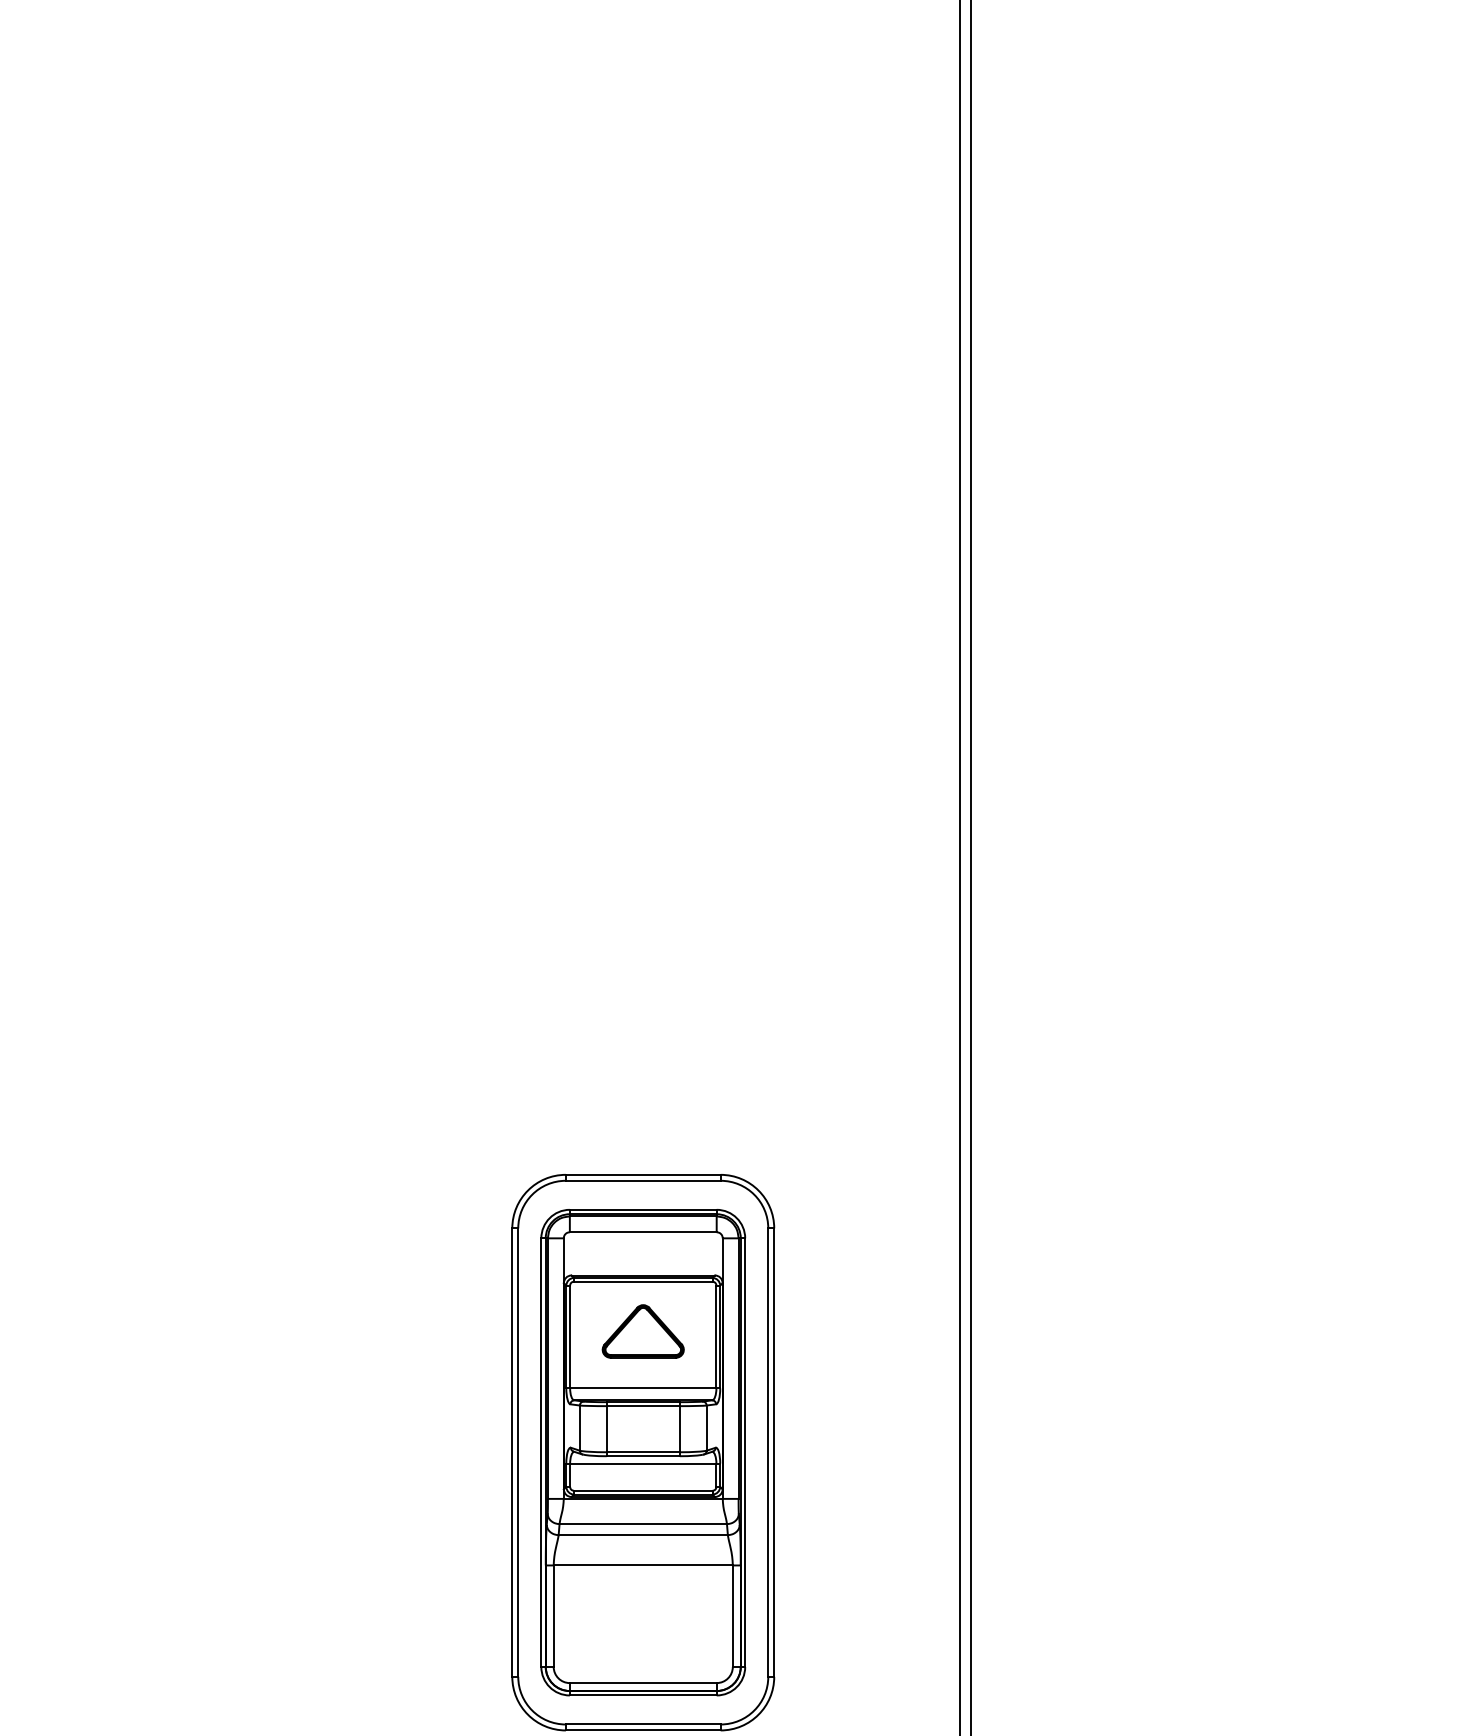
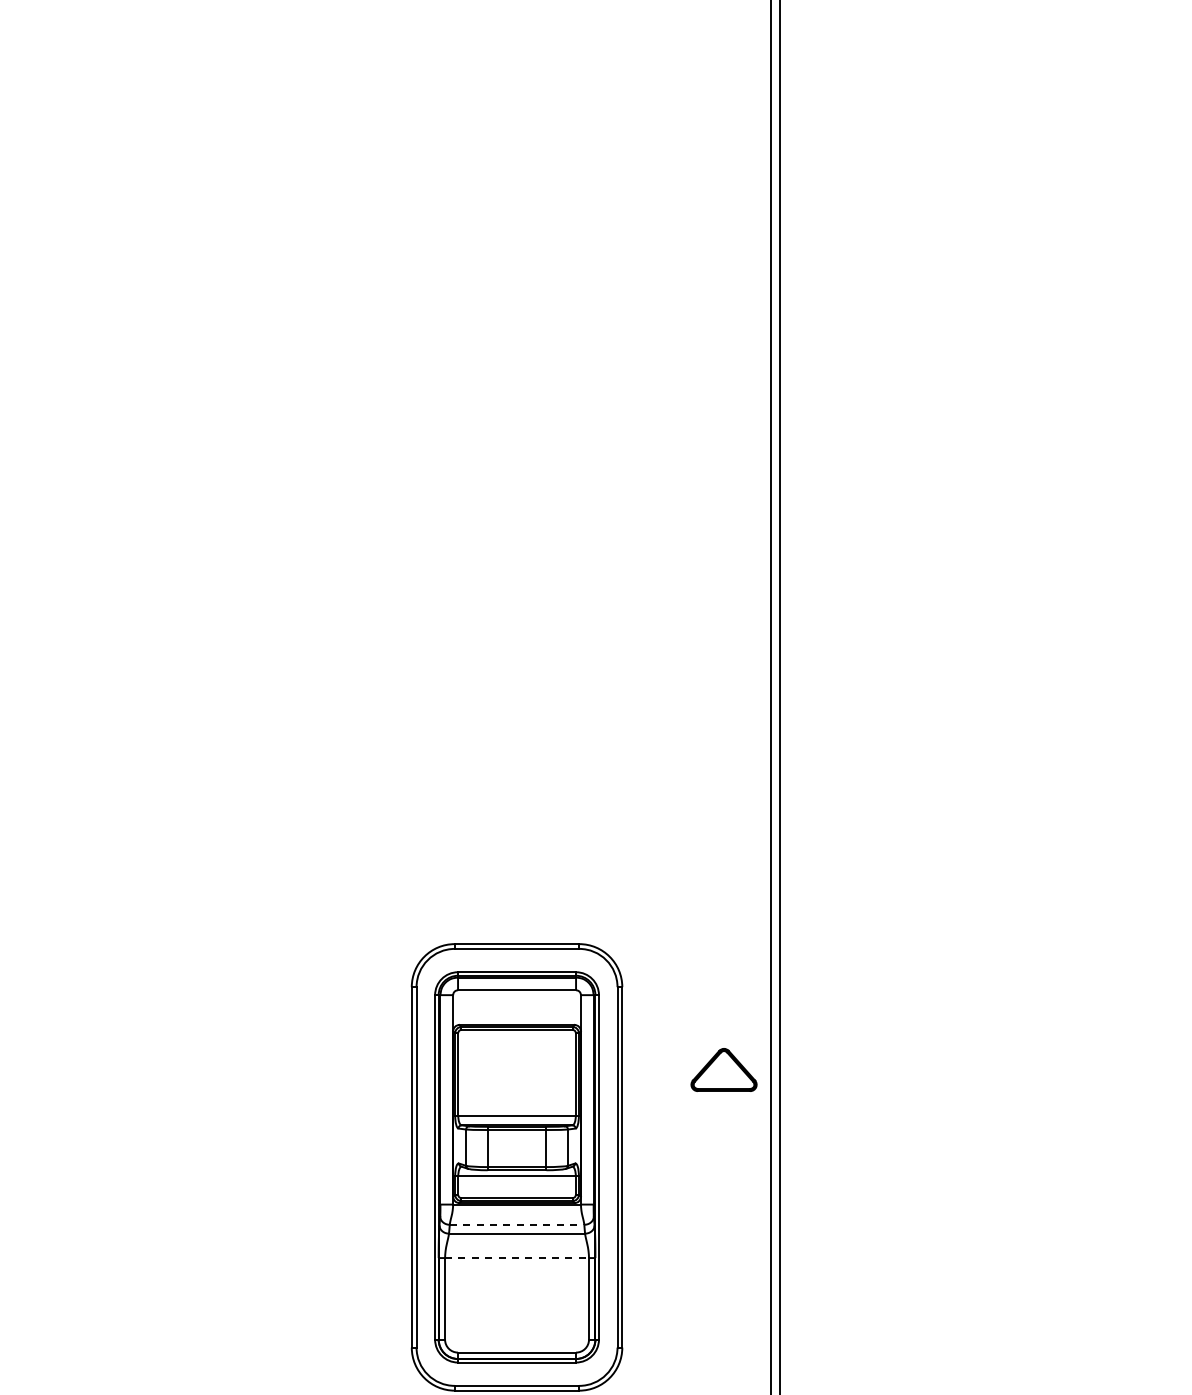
part: (642, 1330) -> (723, 1069), moved
line: (643, 1523) -> (517, 1224), solid -> dashed
line: (643, 1565) -> (517, 1258), solid -> dashed

